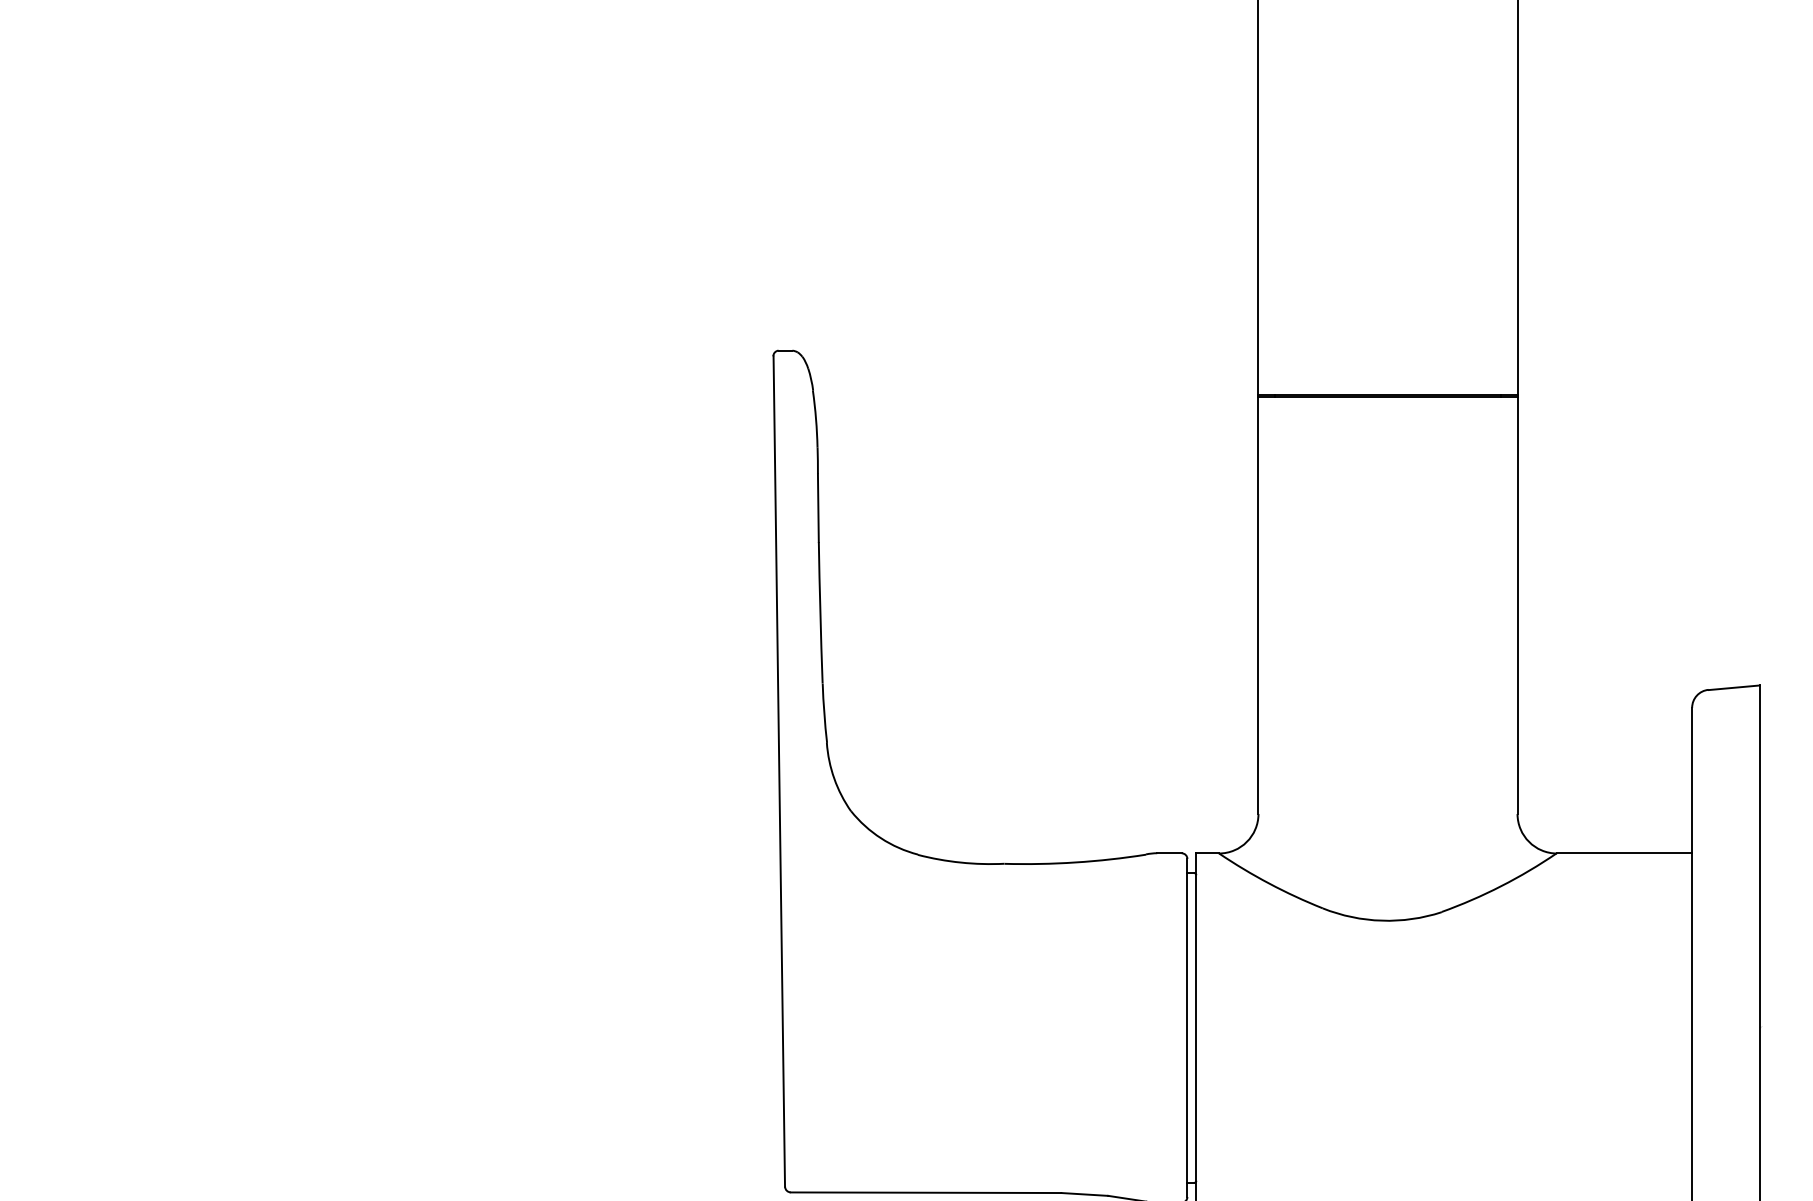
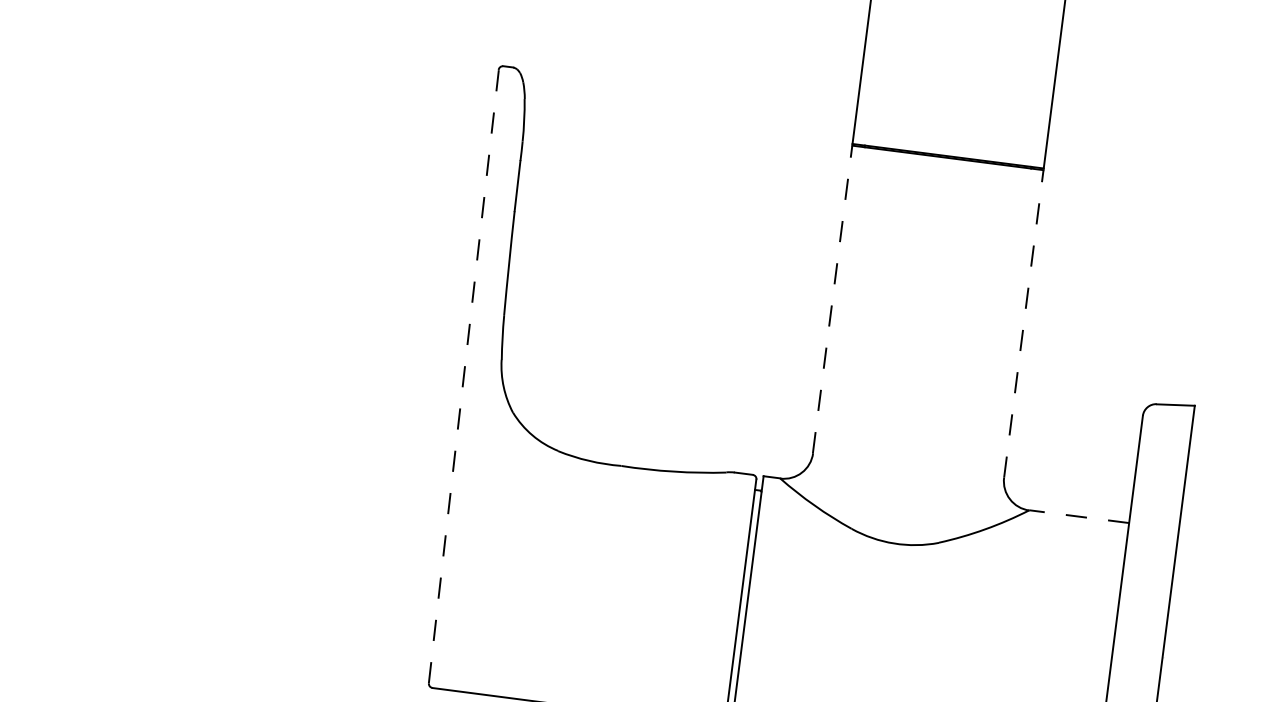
line: (1258, 605) -> (832, 299), solid -> dashed
line: (1517, 605) -> (1023, 323), solid -> dashed
line: (779, 771) -> (464, 376), solid -> dashed
line: (1624, 853) -> (1079, 516), solid -> dashed

